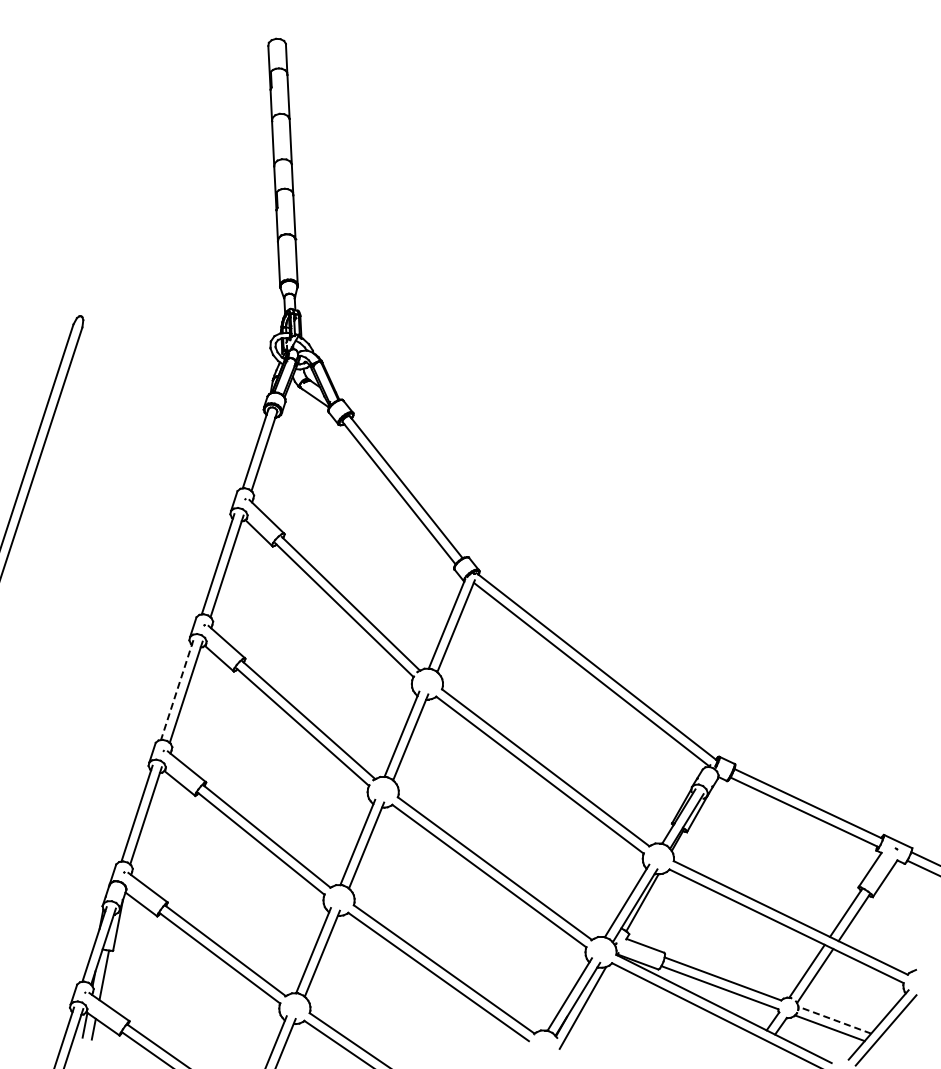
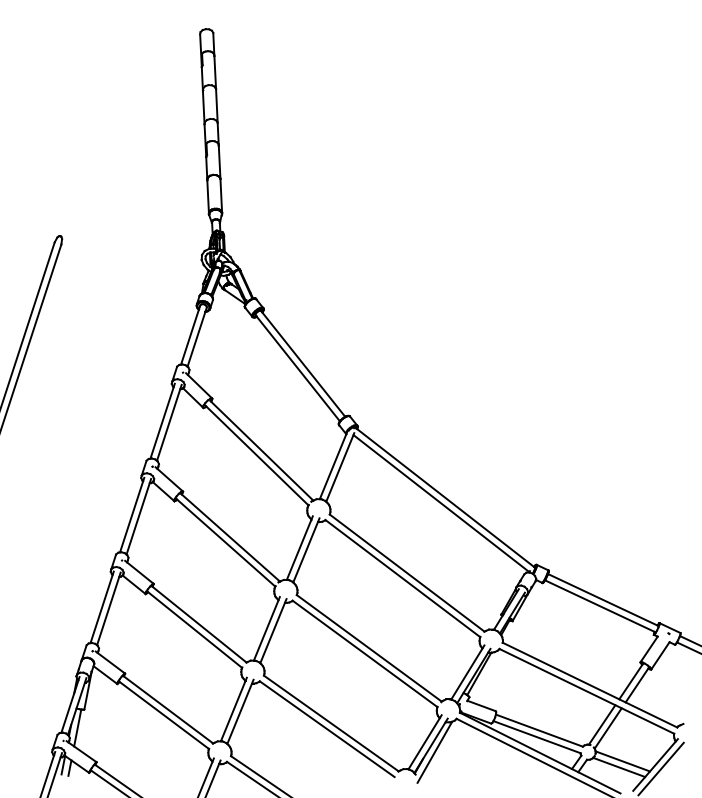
line: (177, 690) -> (132, 515), dashed -> solid
line: (834, 1020) -> (622, 761), dashed -> solid

